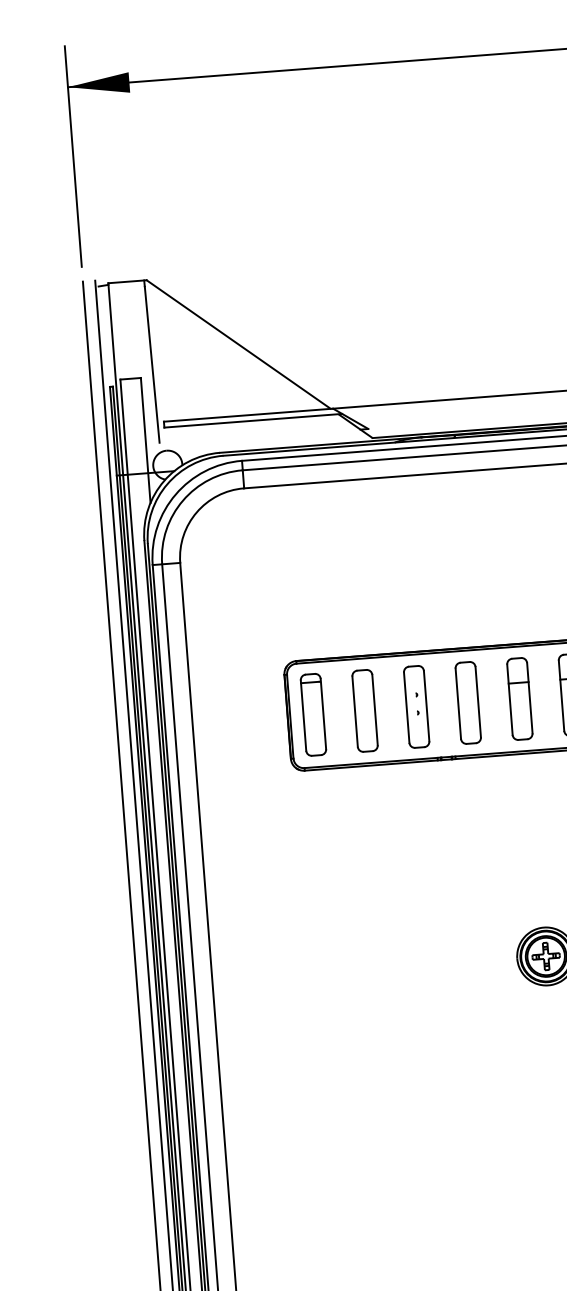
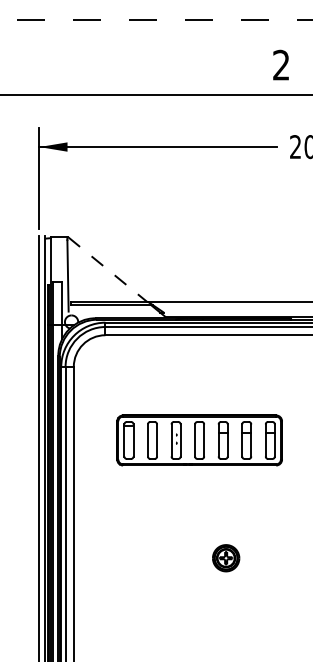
line: (239, 346) -> (108, 270), solid -> dashed

